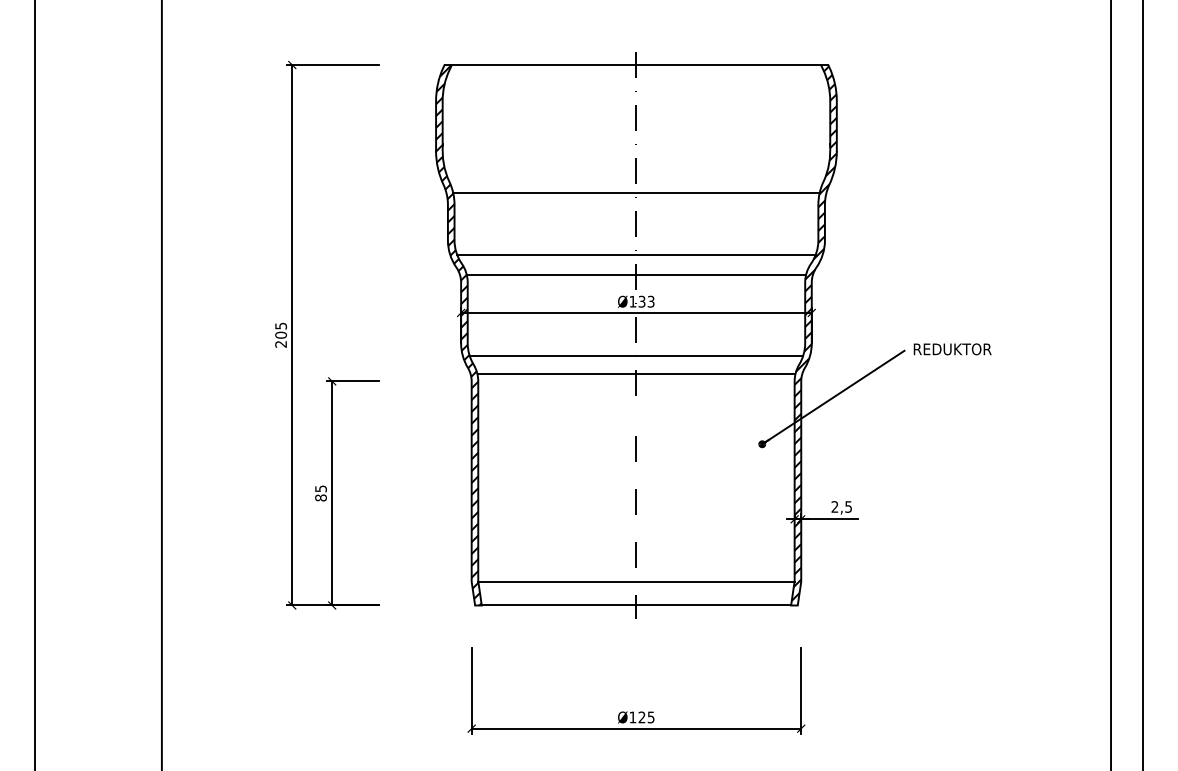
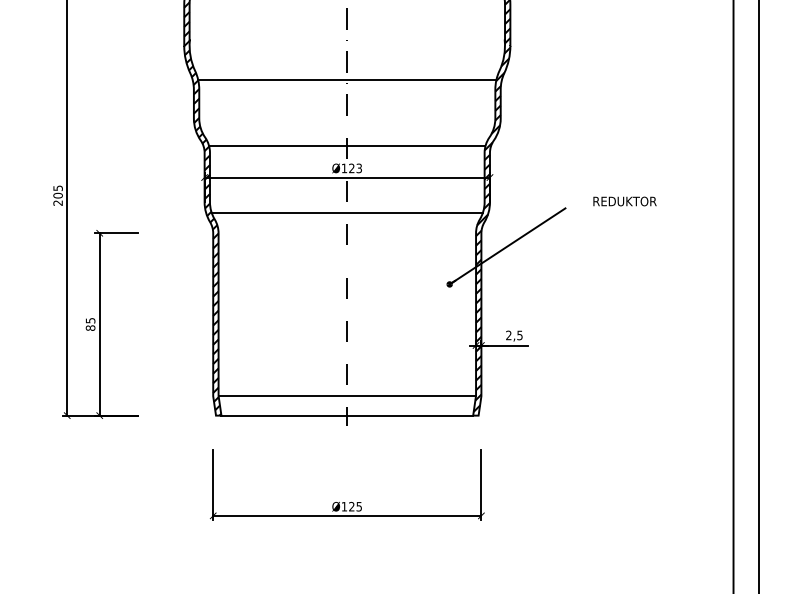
line: (636, 254) -> (347, 130), removed
text: (641, 301) -> (351, 168), Ø133 -> Ø123
text: (952, 349) -> (624, 201), moved
line: (636, 374) -> (347, 227), removed

